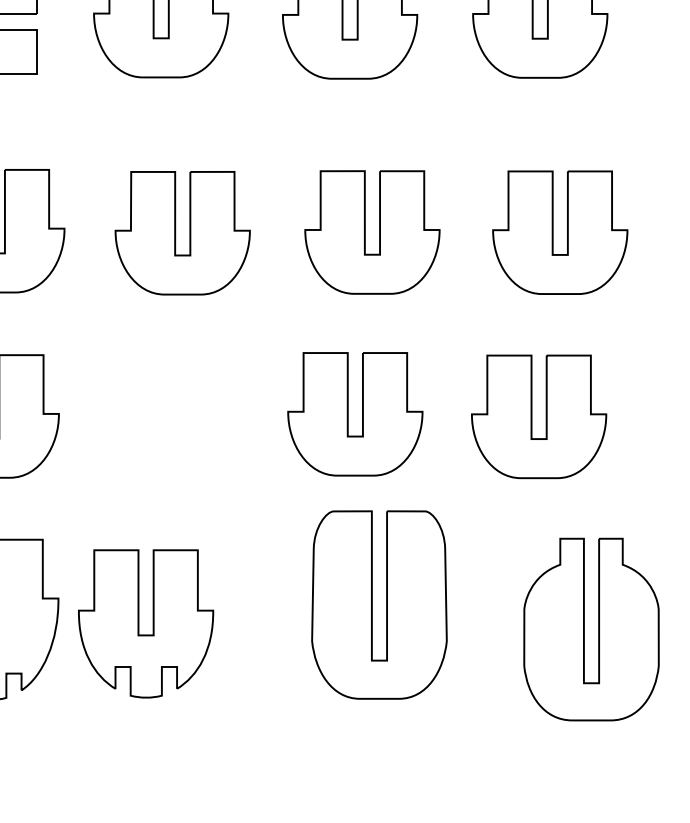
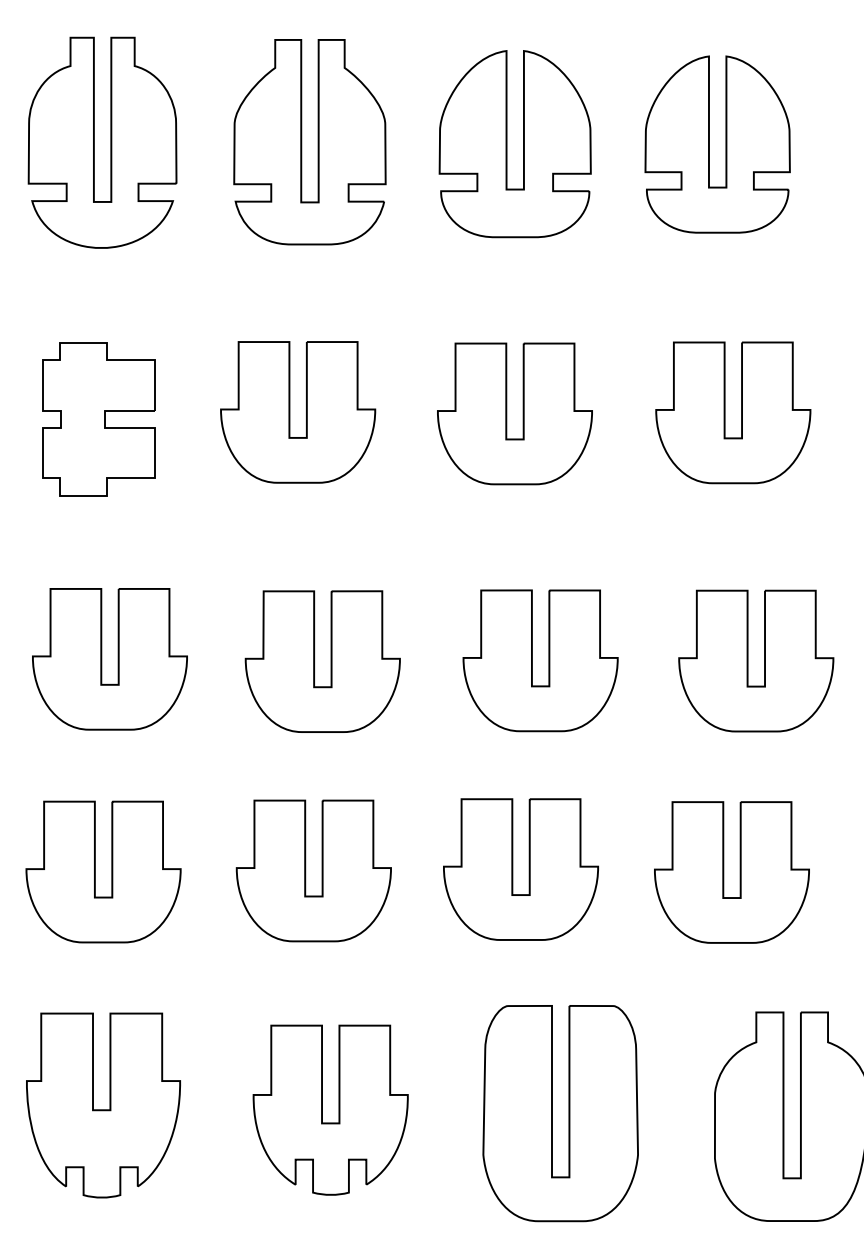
part: (168, 415) -> (306, 870), added
part: (372, 605) -> (552, 1113), moved
part: (138, 623) -> (322, 1109), moved

